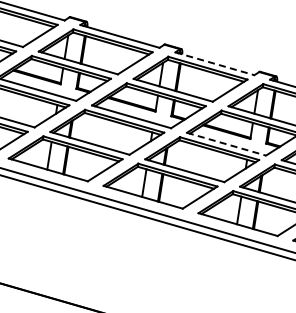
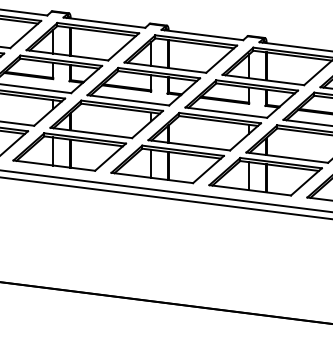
line: (214, 64) -> (202, 35), dashed -> solid
line: (226, 144) -> (226, 112), dashed -> solid

